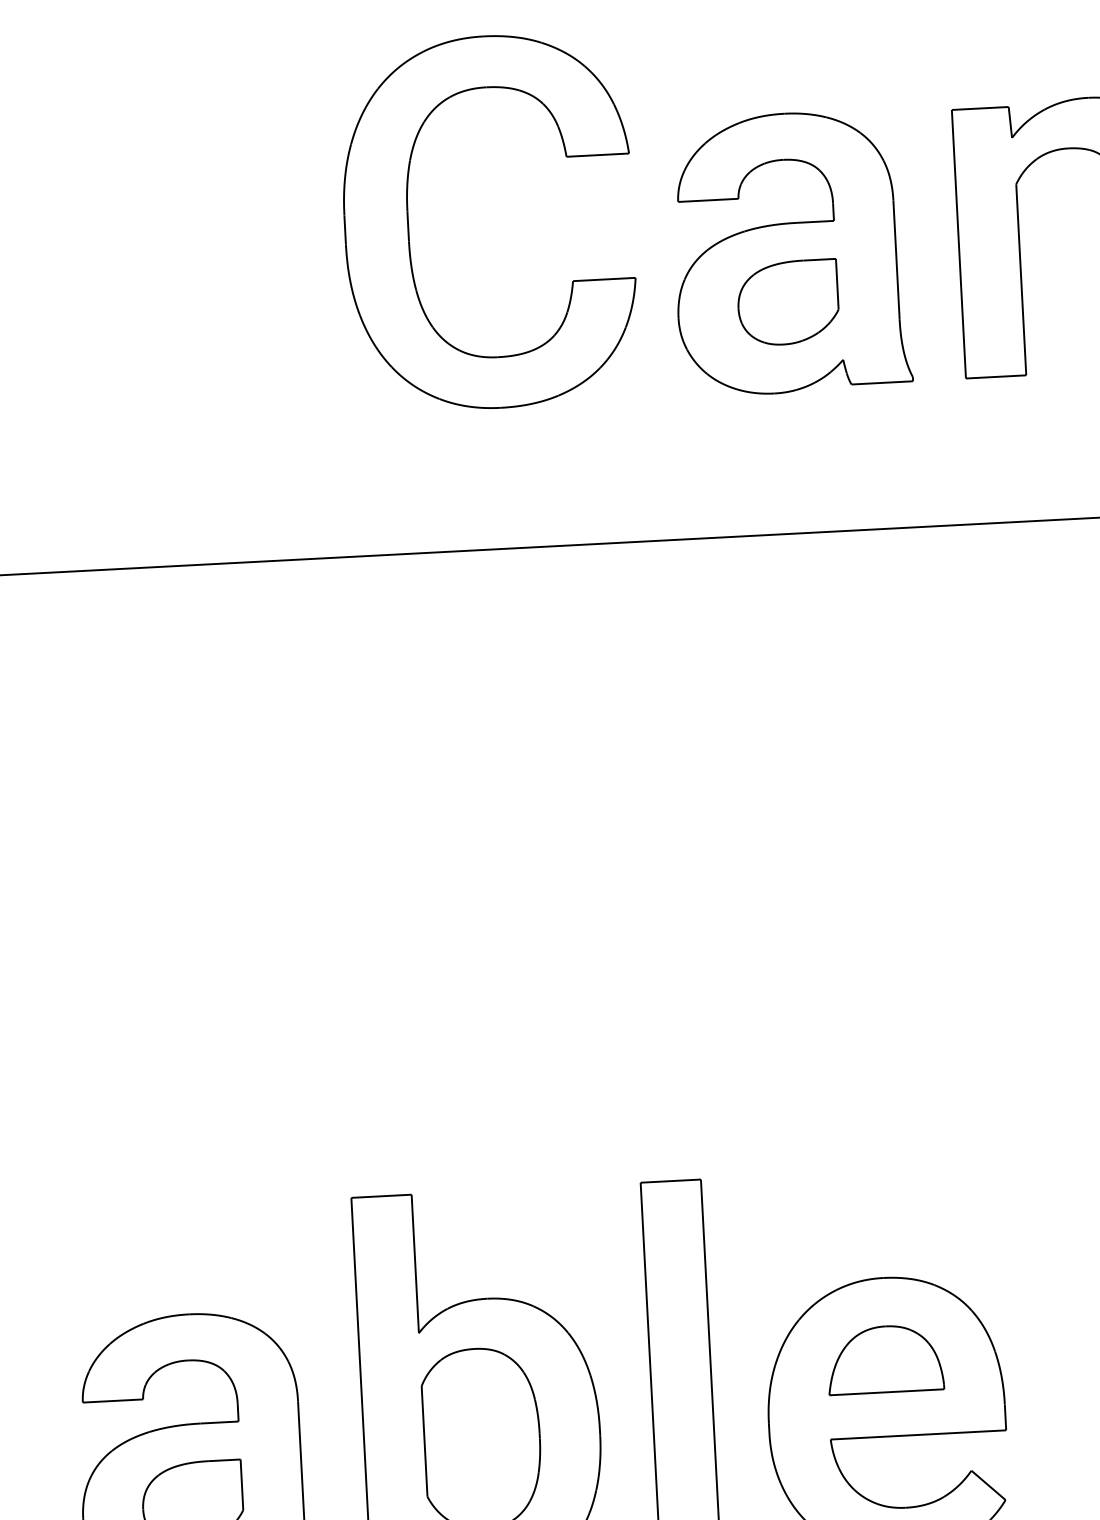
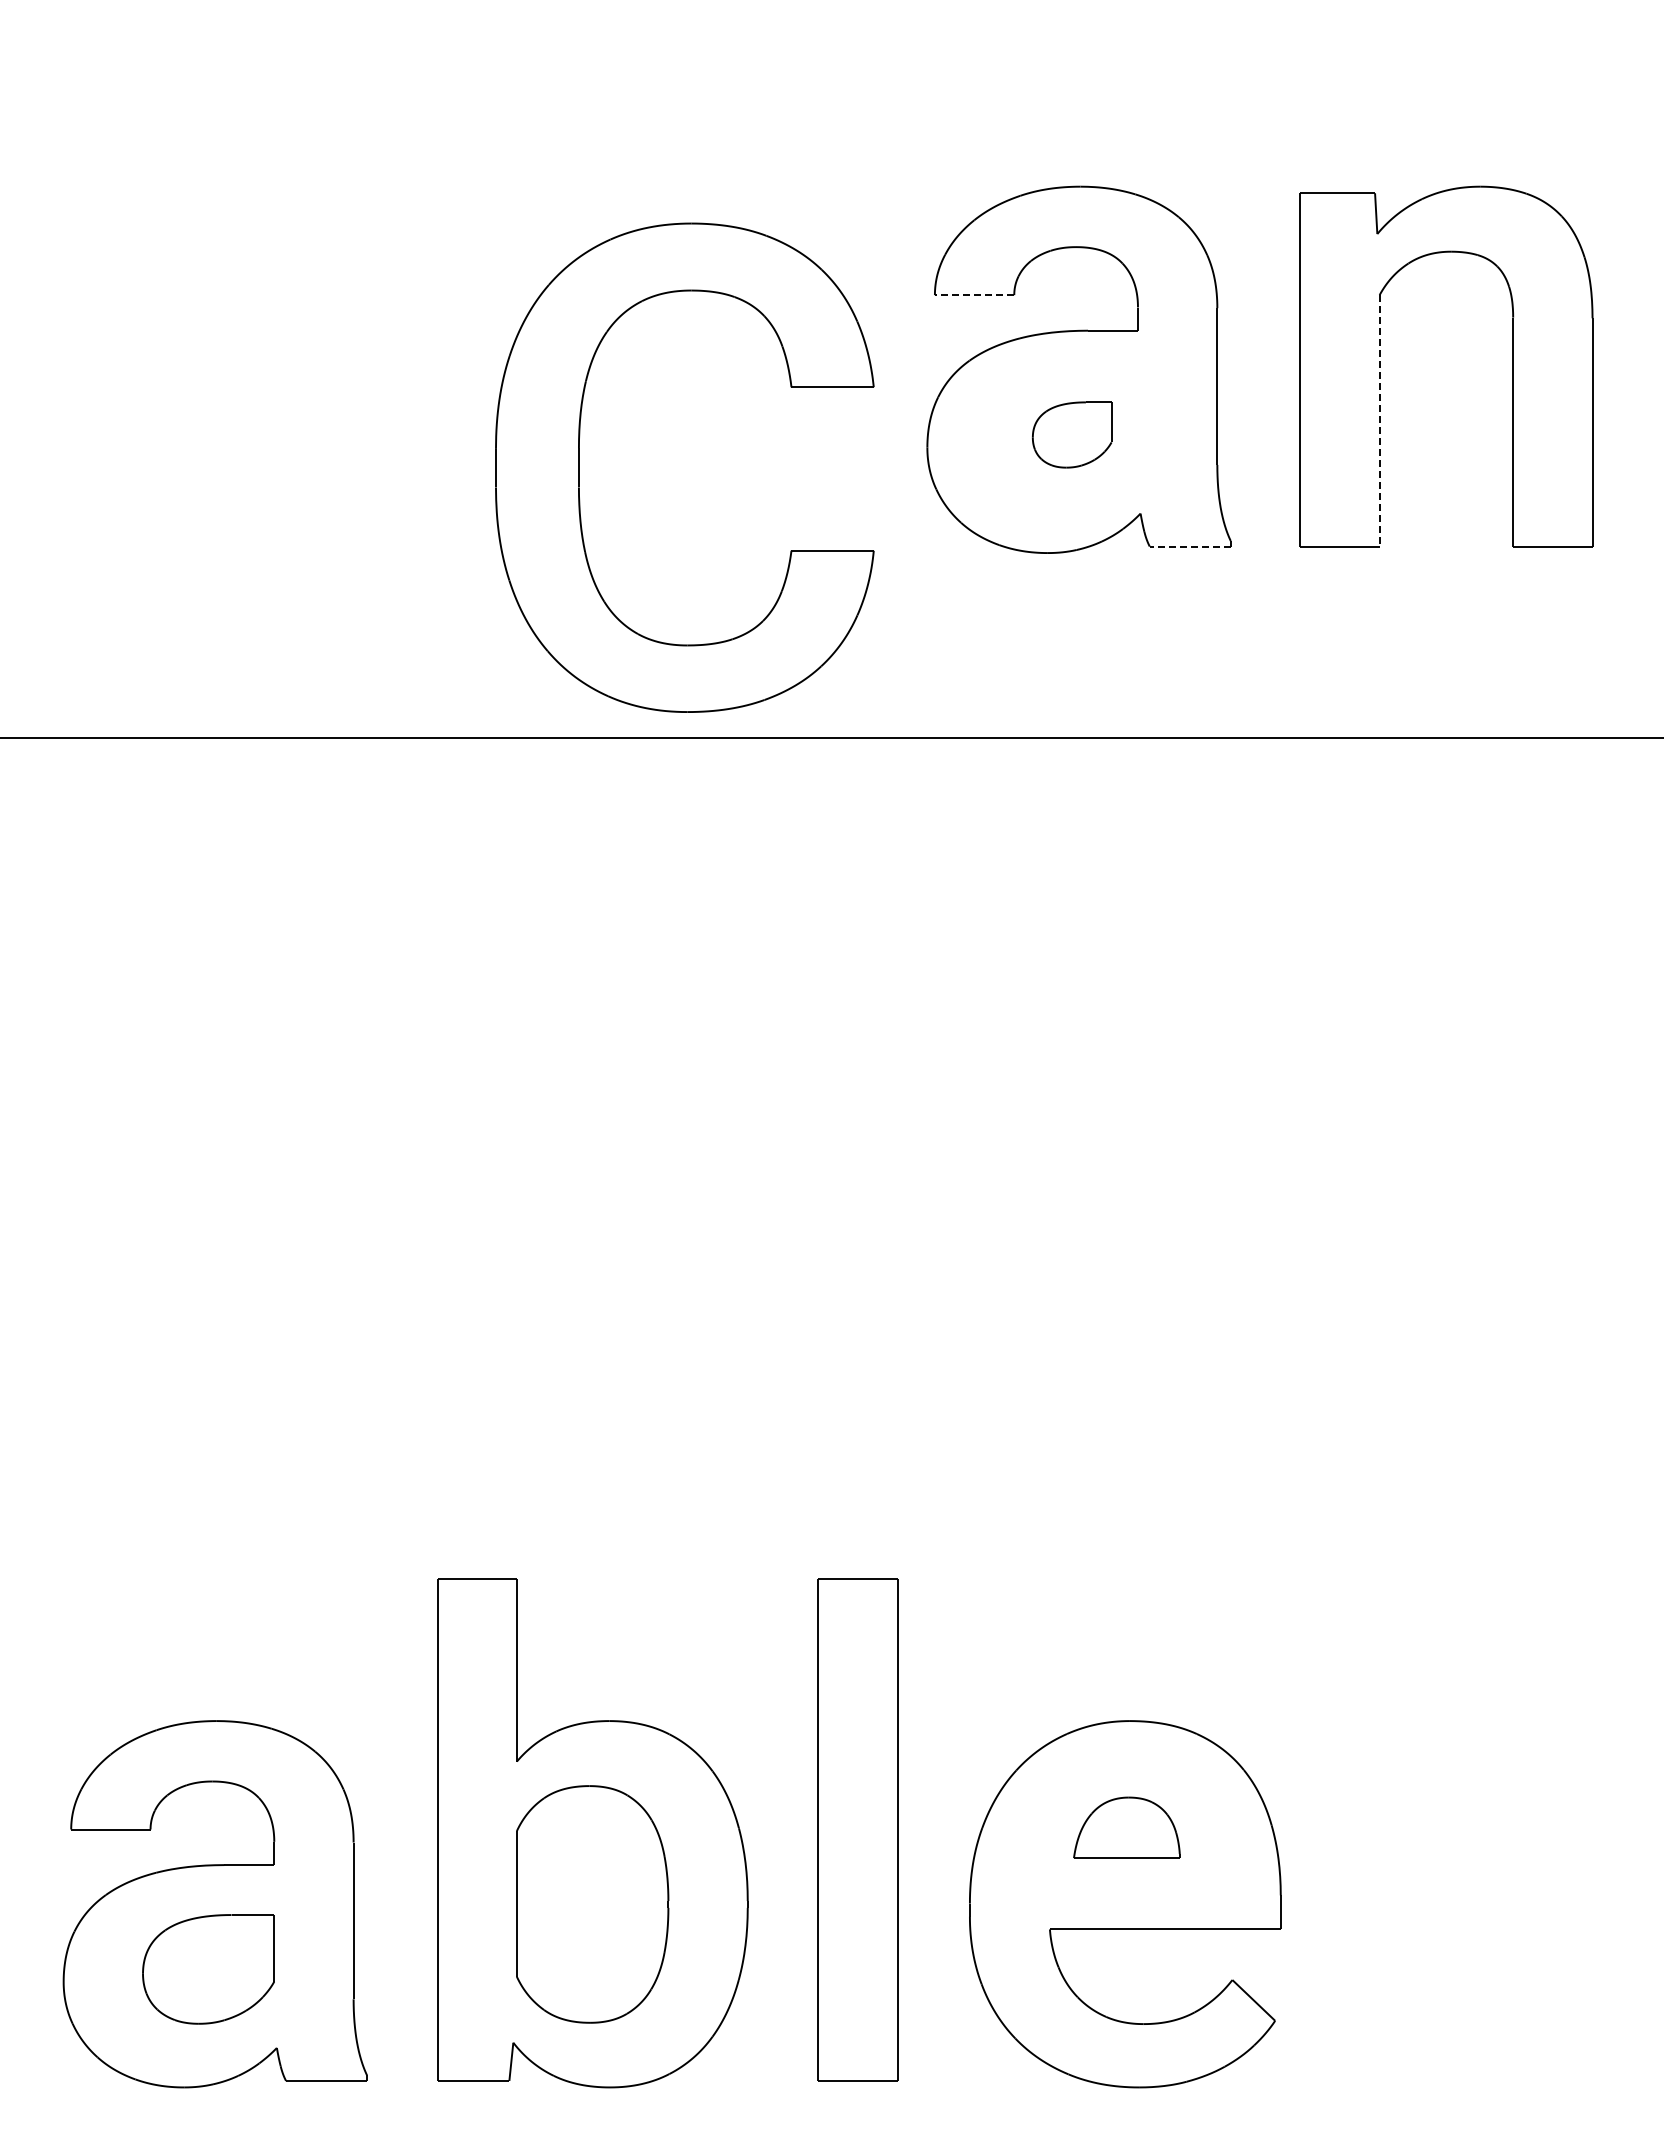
line: (708, 200) -> (974, 295), solid -> dashed
part: (408, 226) -> (579, 467), moved
line: (1021, 279) -> (1379, 420), solid -> dashed
part: (787, 302) -> (1071, 434), size x0.6
line: (881, 382) -> (1189, 546), solid -> dashed
part: (884, 1359) -> (1126, 1827), size x0.7

